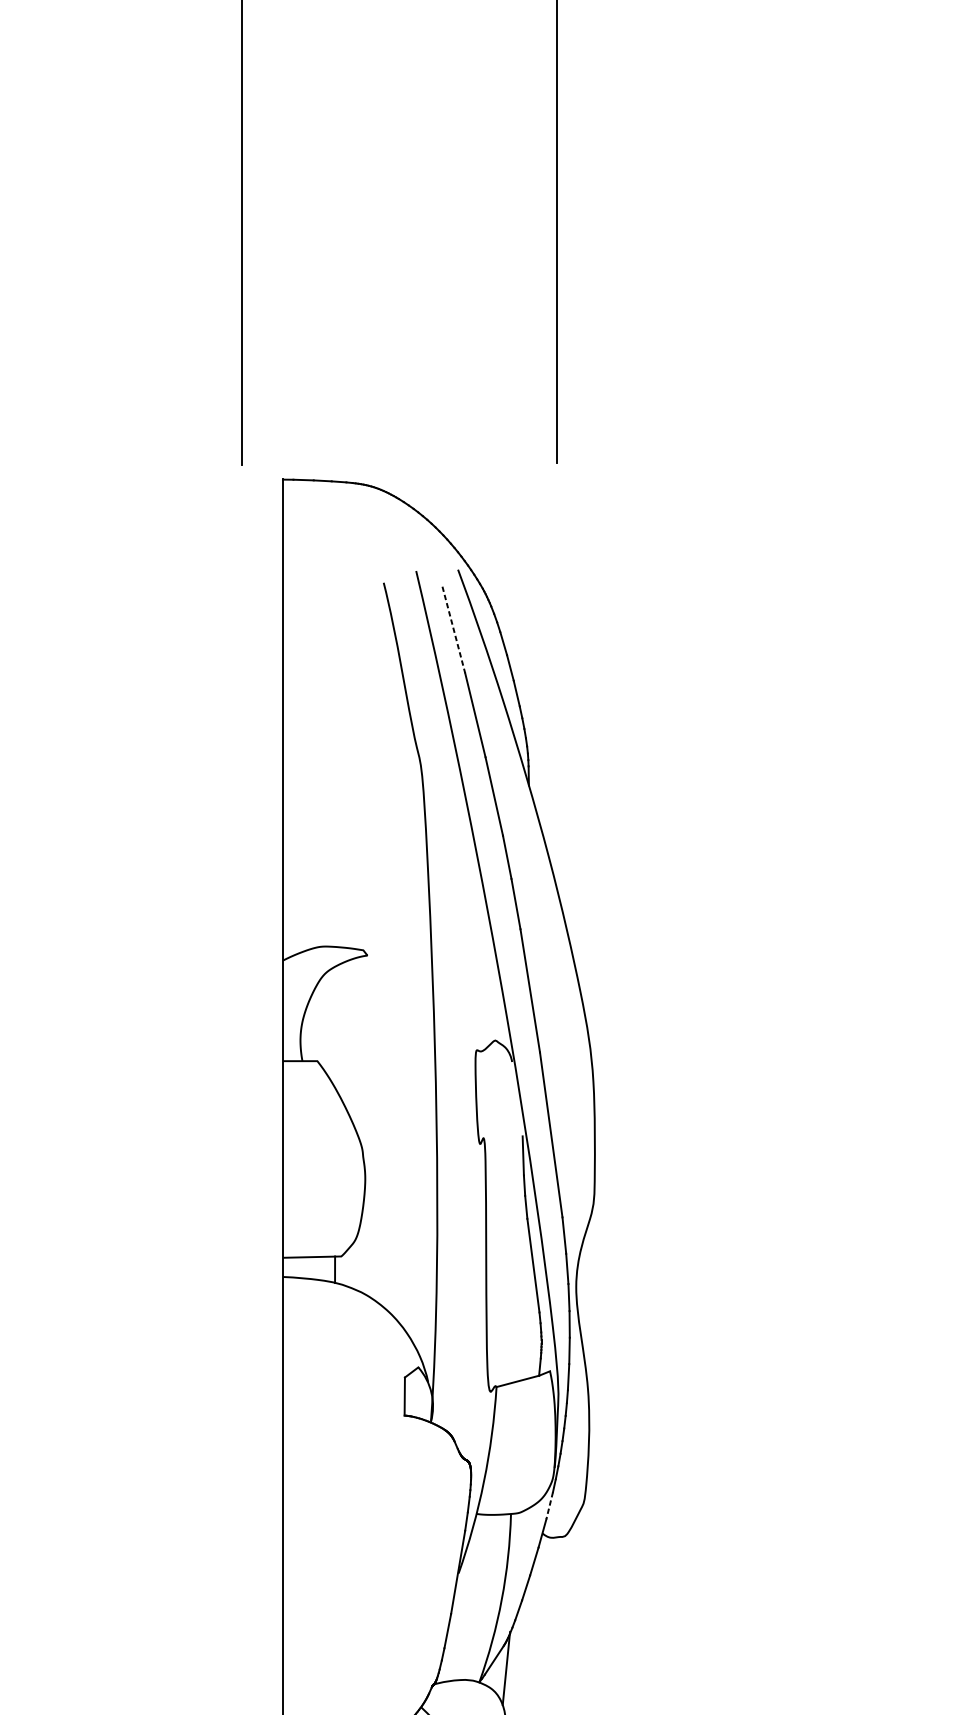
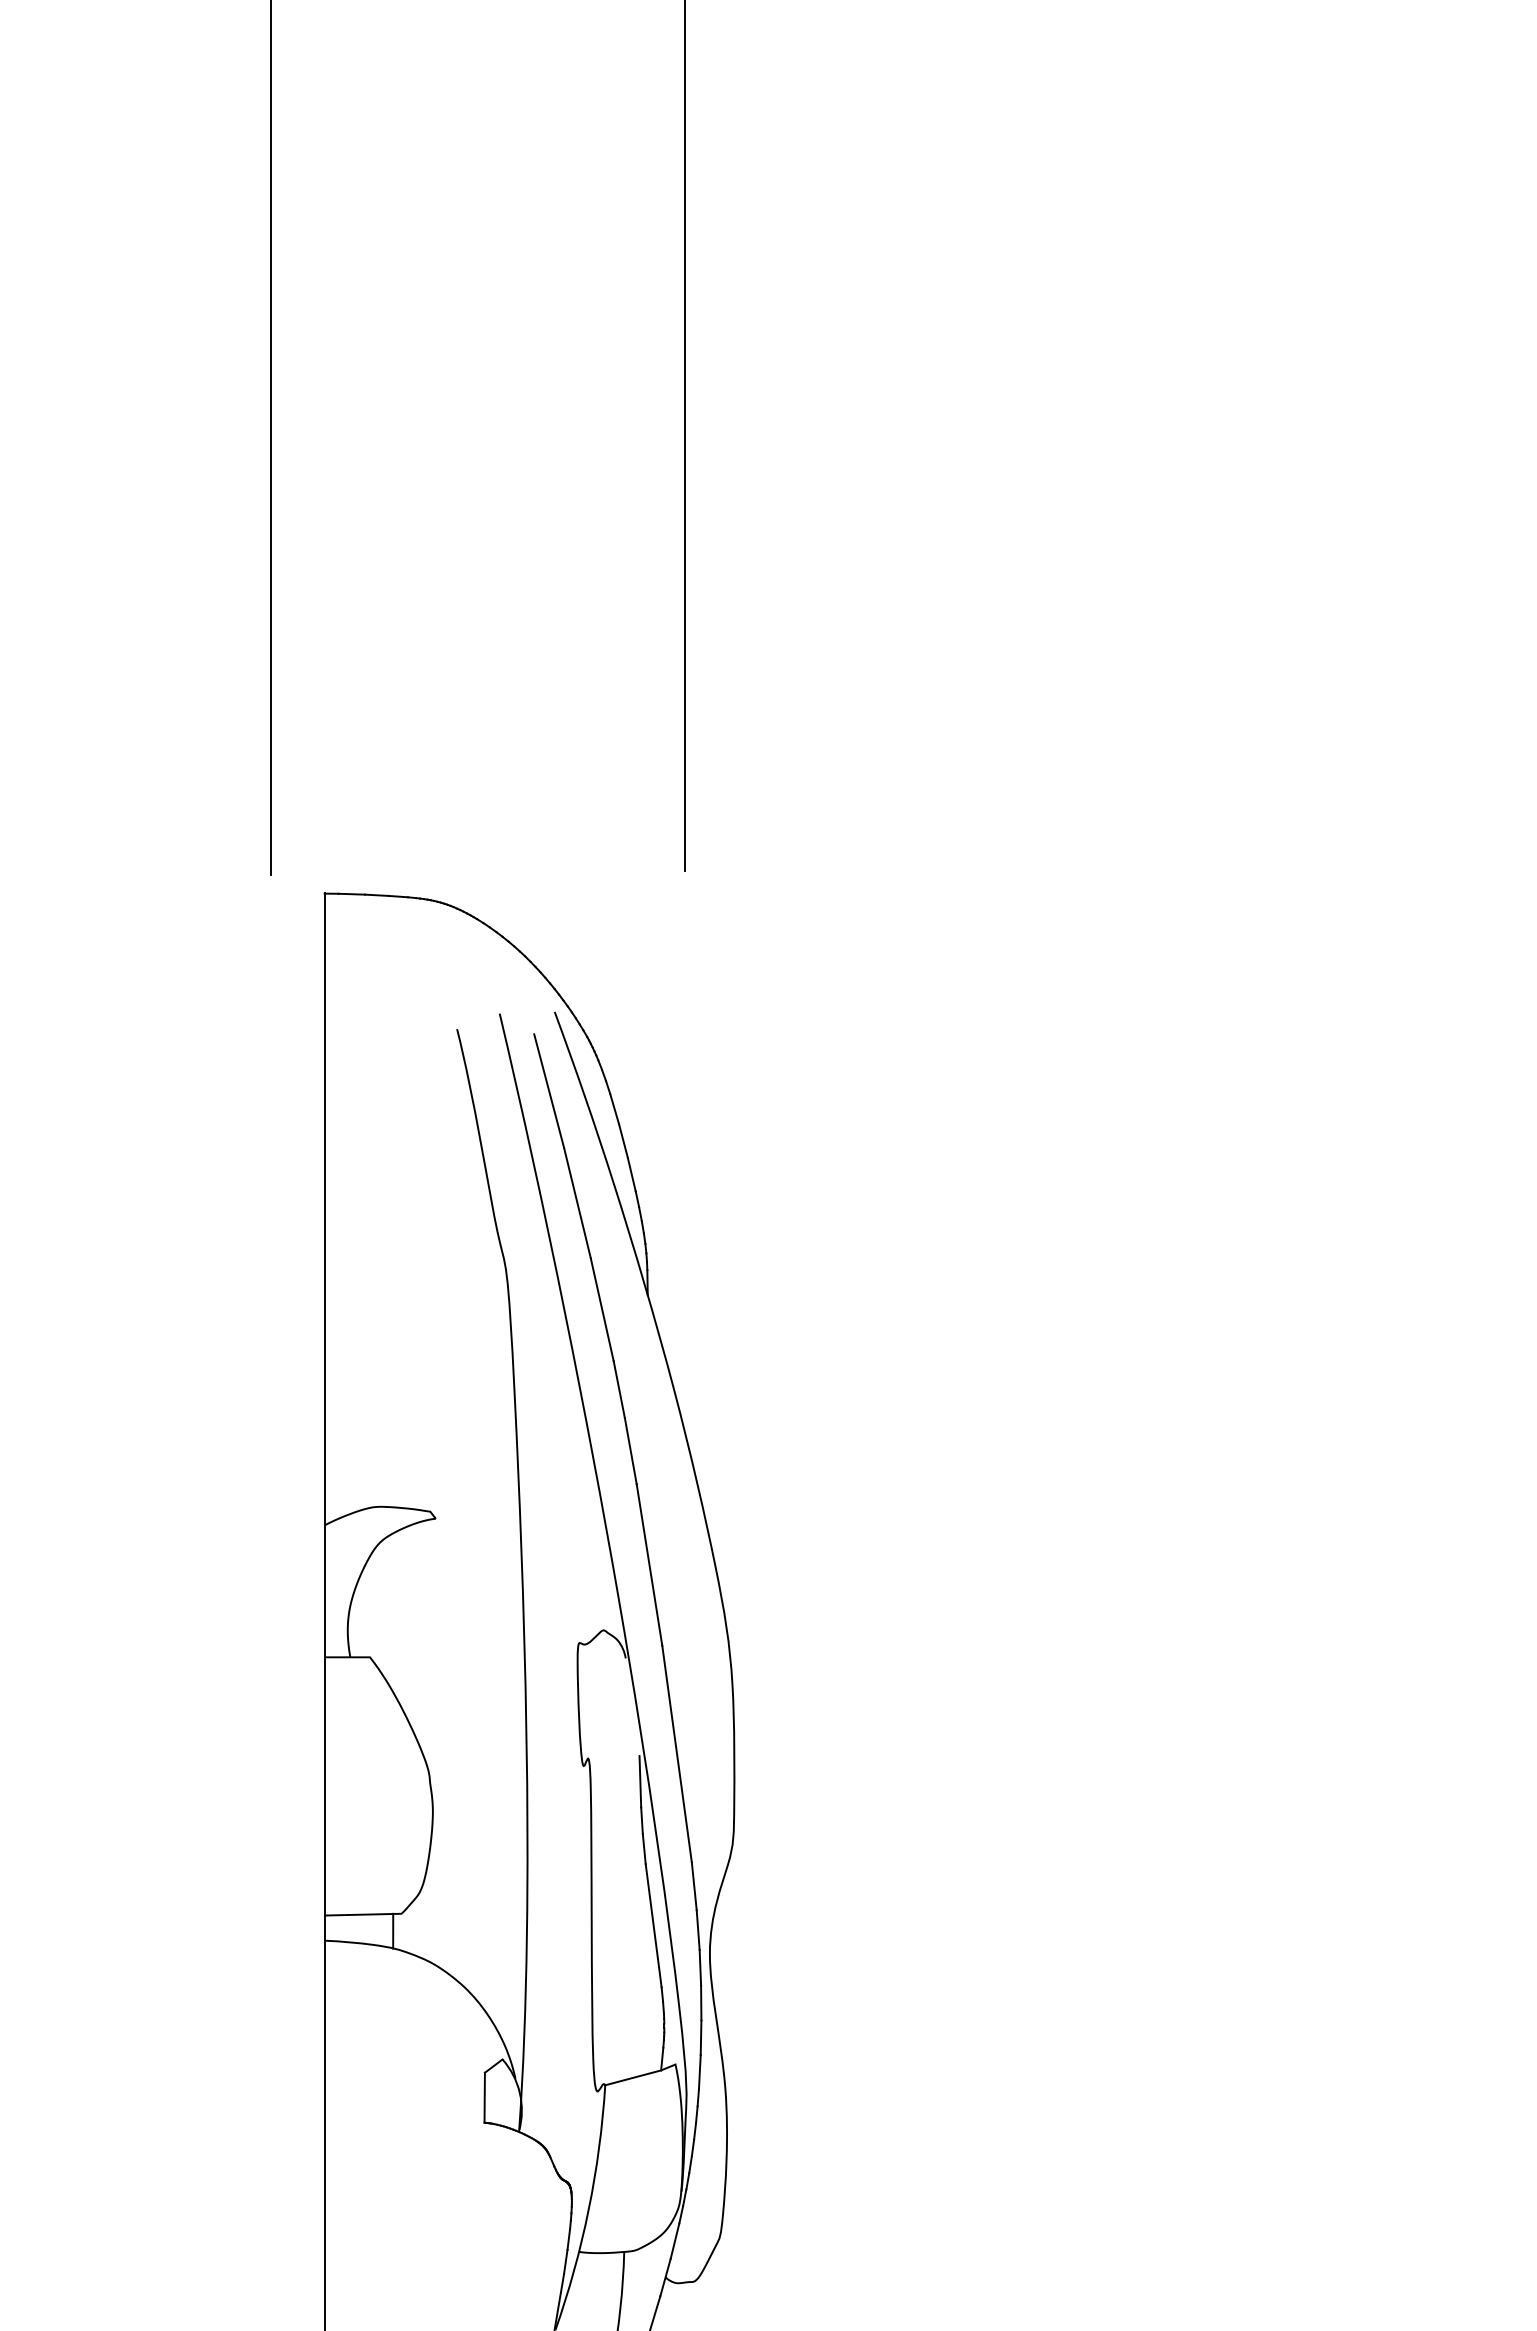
line: (454, 630) -> (549, 1091), dashed -> solid
line: (549, 1506) -> (674, 2241), dashed -> solid

